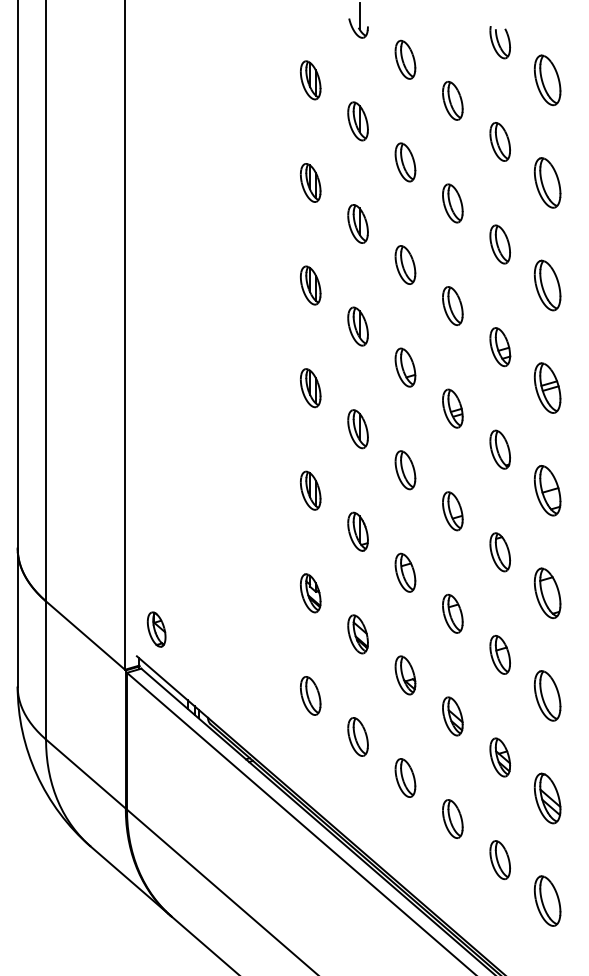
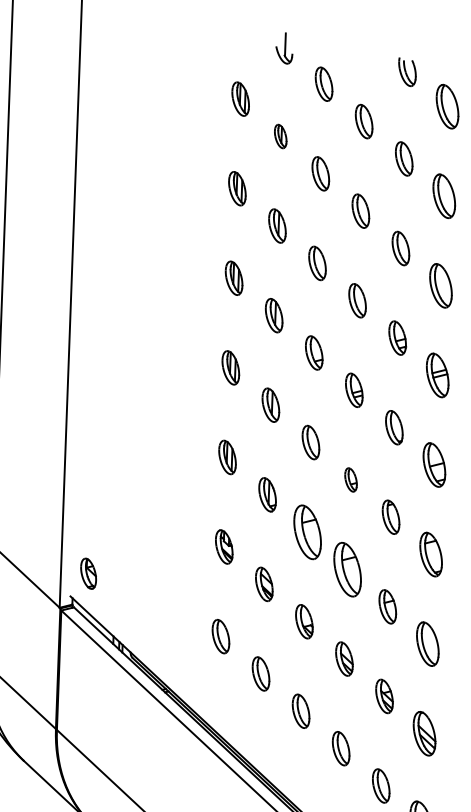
part: (357, 121) -> (280, 136), size x0.7
part: (452, 511) -> (350, 480), size x0.7
part: (405, 572) -> (307, 531), size x1.6
part: (452, 613) -> (347, 569), size x1.6

